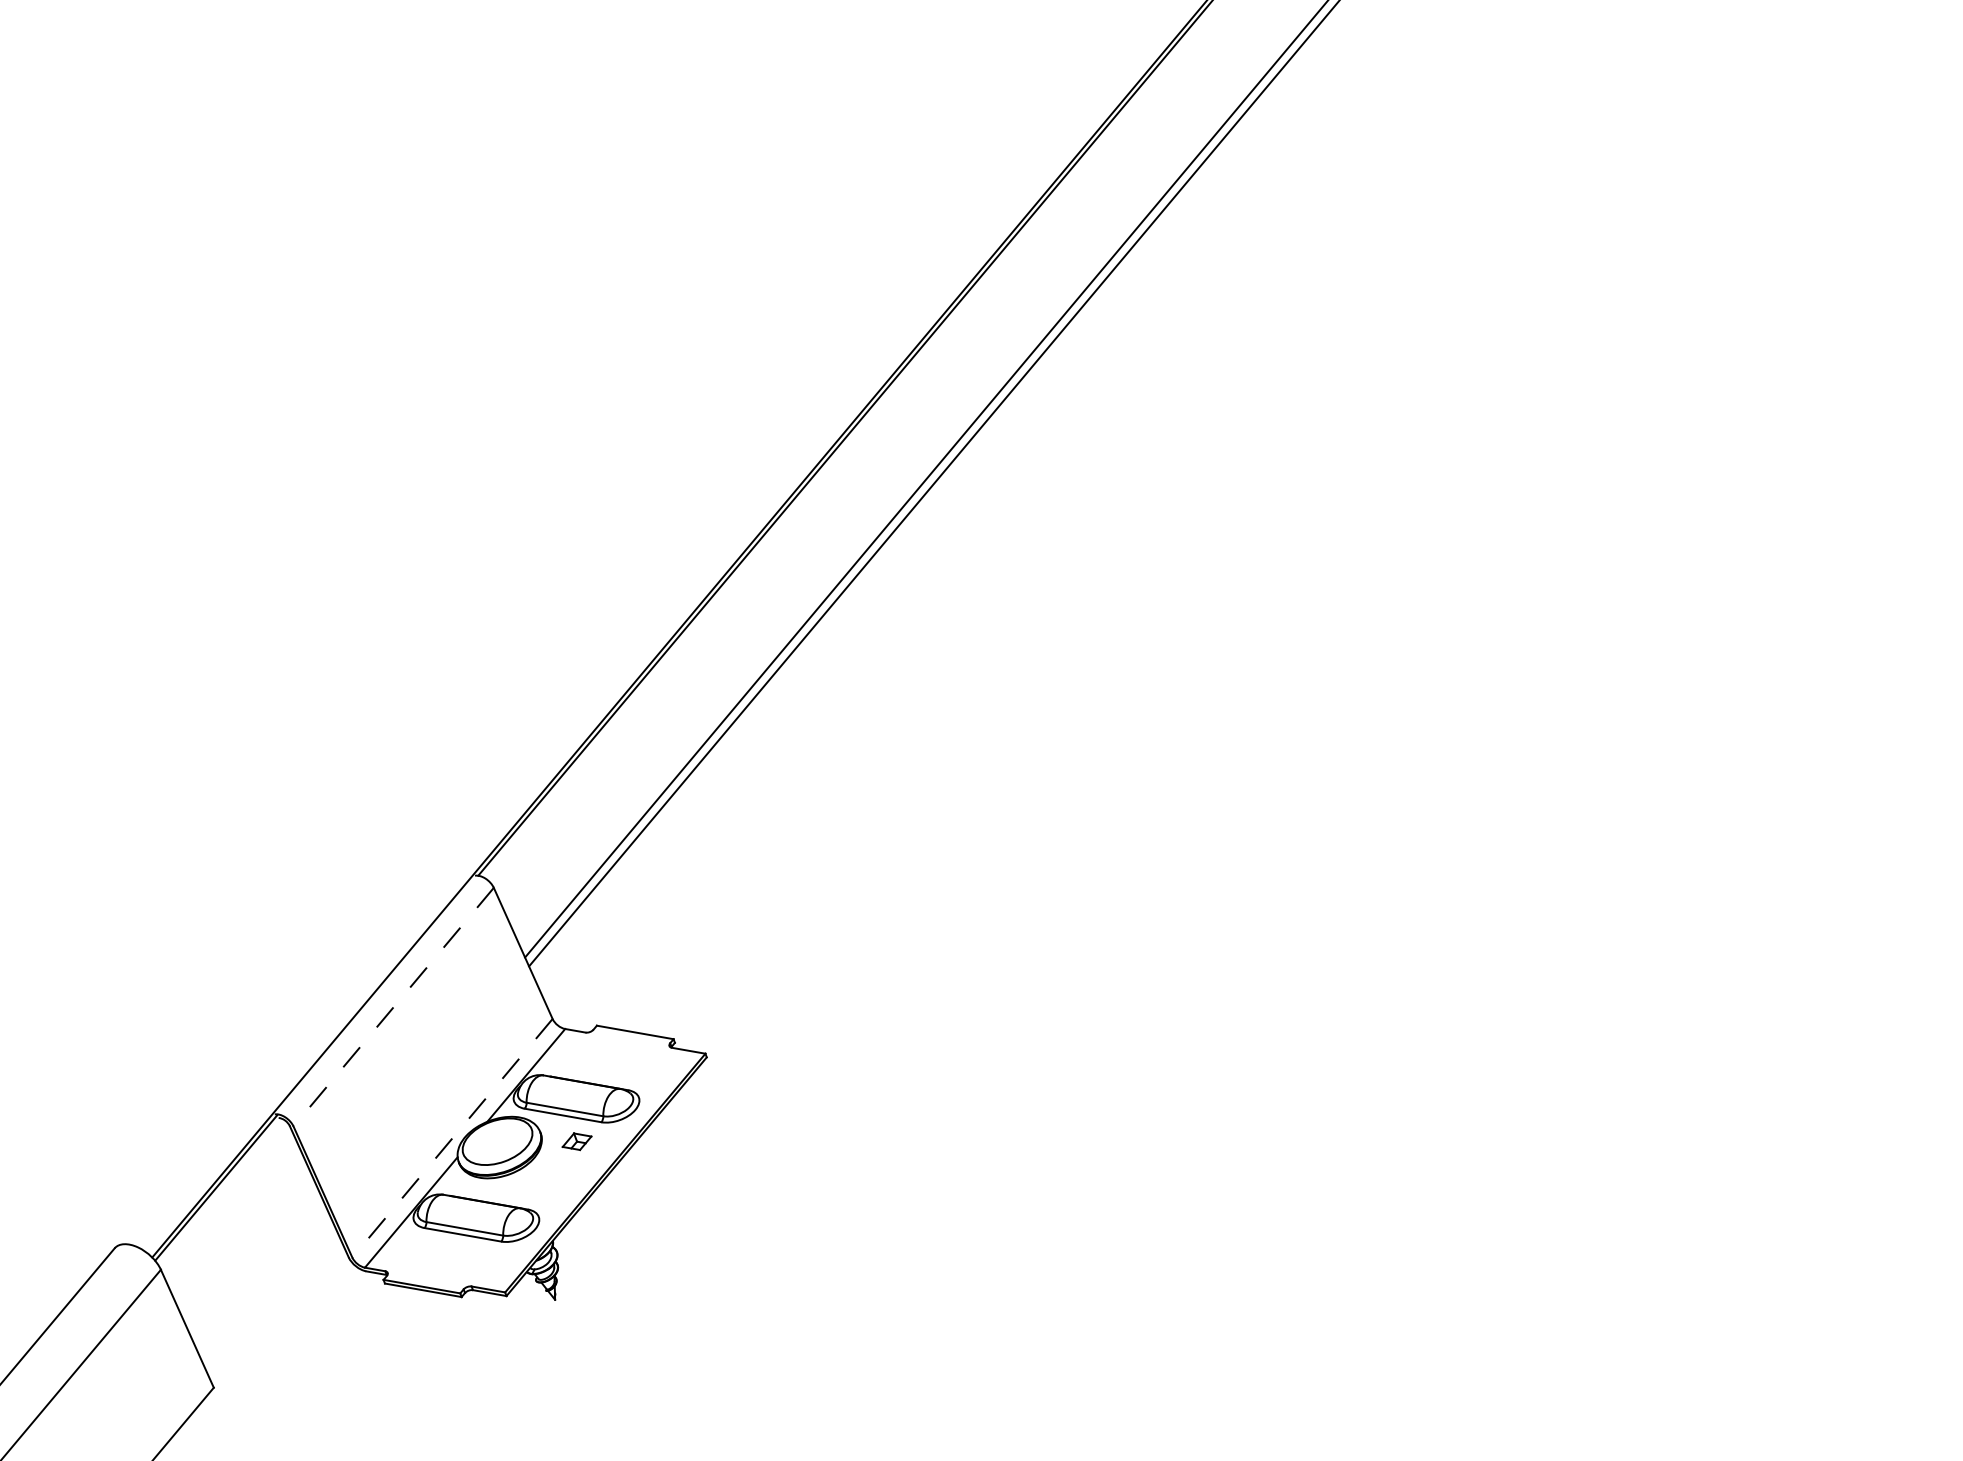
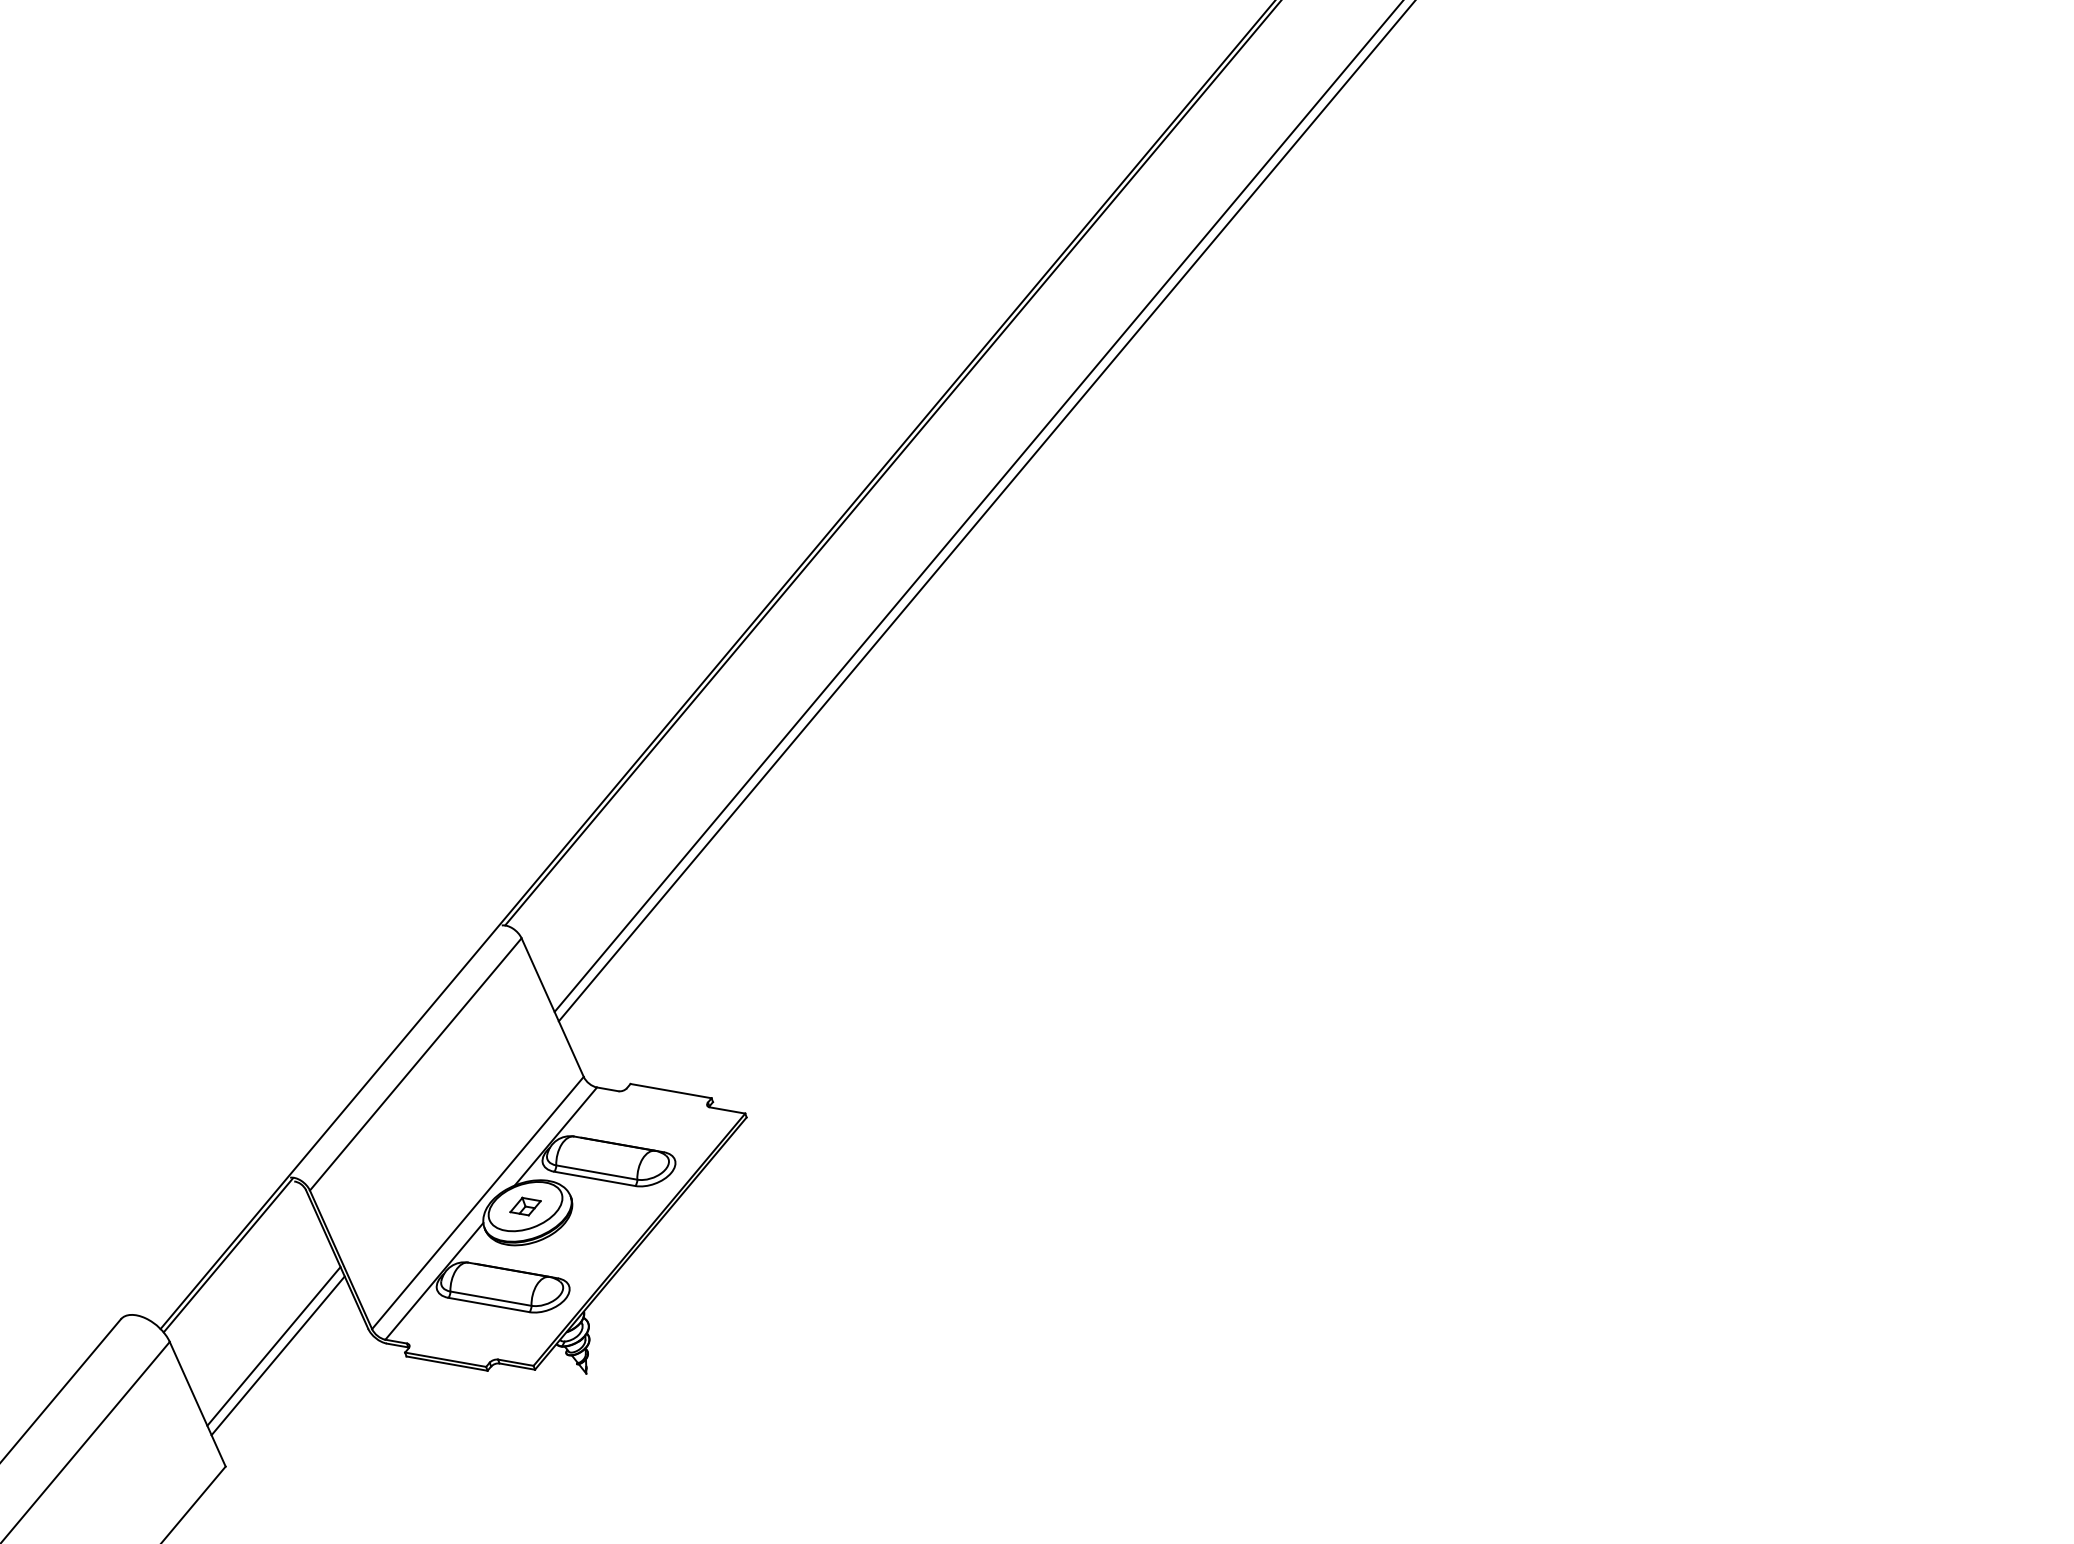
line: (393, 1007) -> (415, 1064), dashed -> solid
line: (452, 1137) -> (477, 1202), dashed -> solid
part: (576, 1141) -> (525, 1206), moved
line: (259, 1274) -> (273, 1346), added
line: (262, 1282) -> (277, 1355), added

